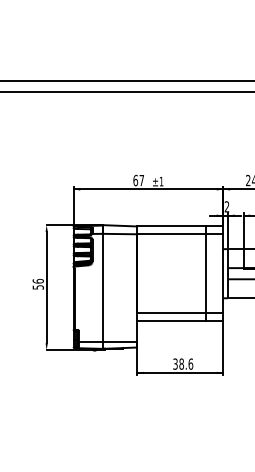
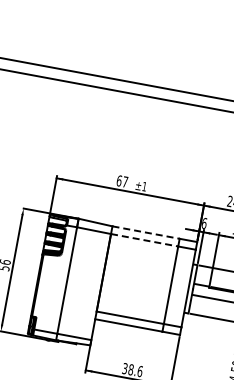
text: (226, 206) -> (203, 222), 2 -> 6
line: (171, 226) -> (146, 232), solid -> dashed
line: (171, 234) -> (144, 240), solid -> dashed

